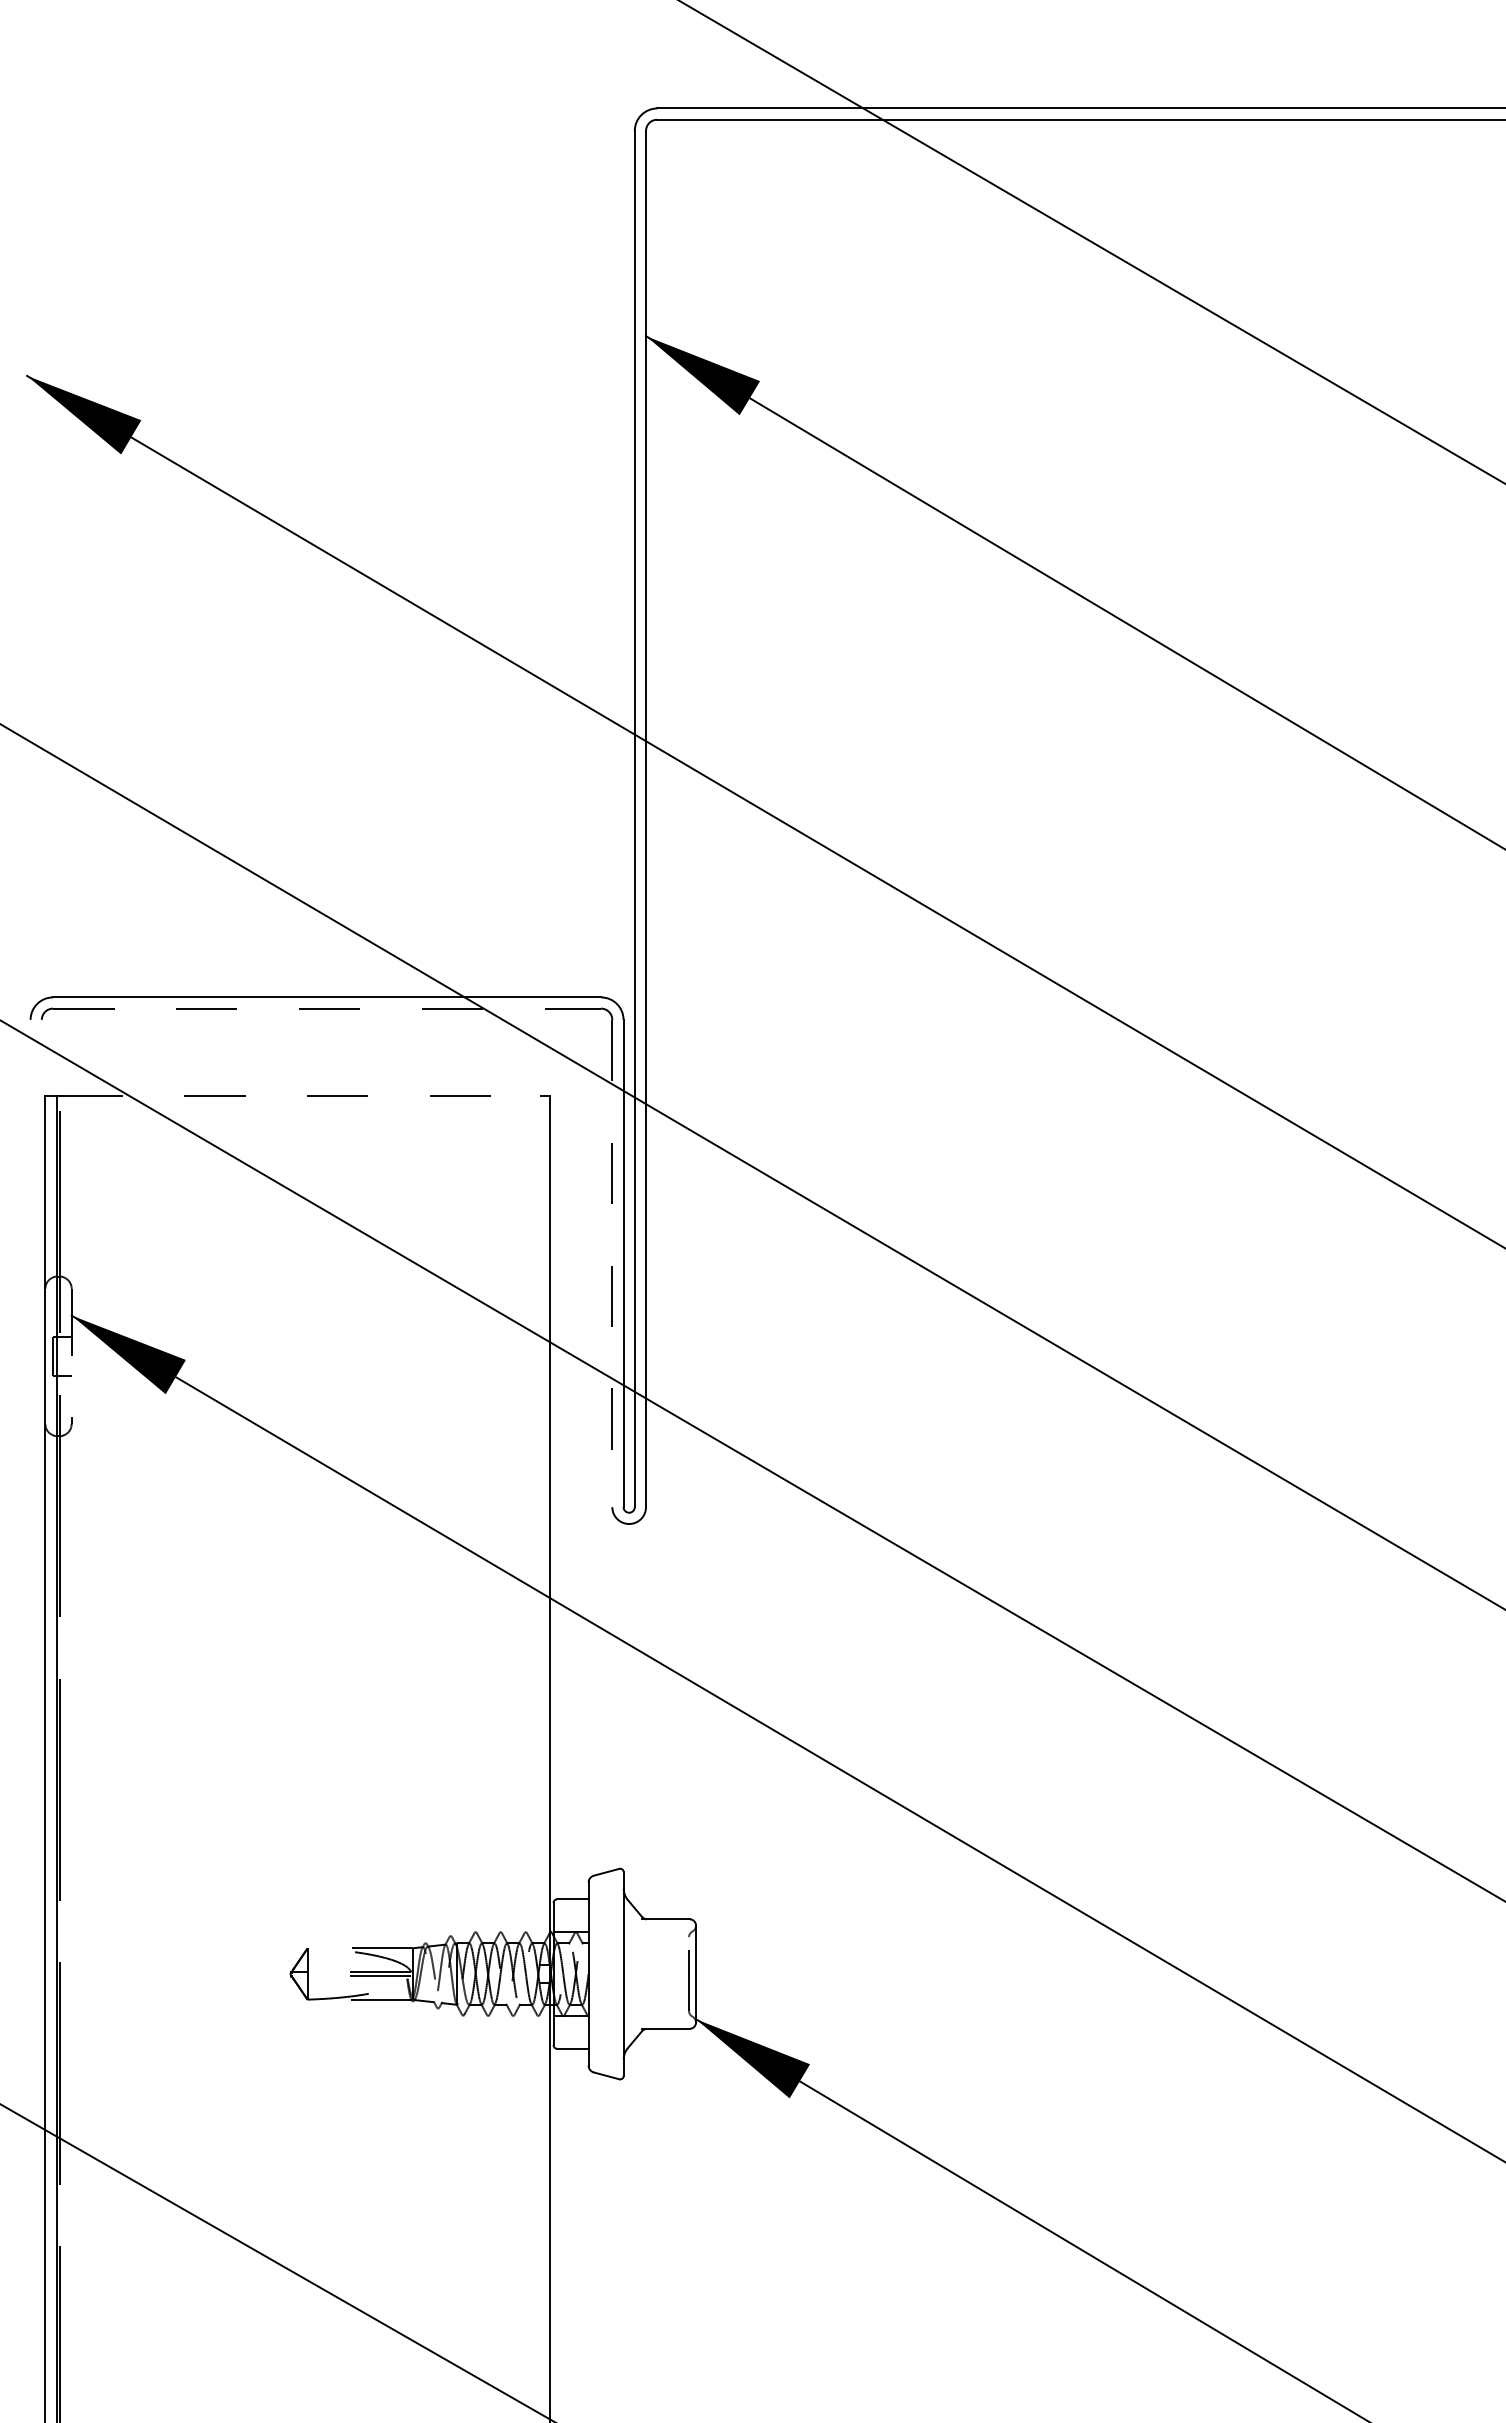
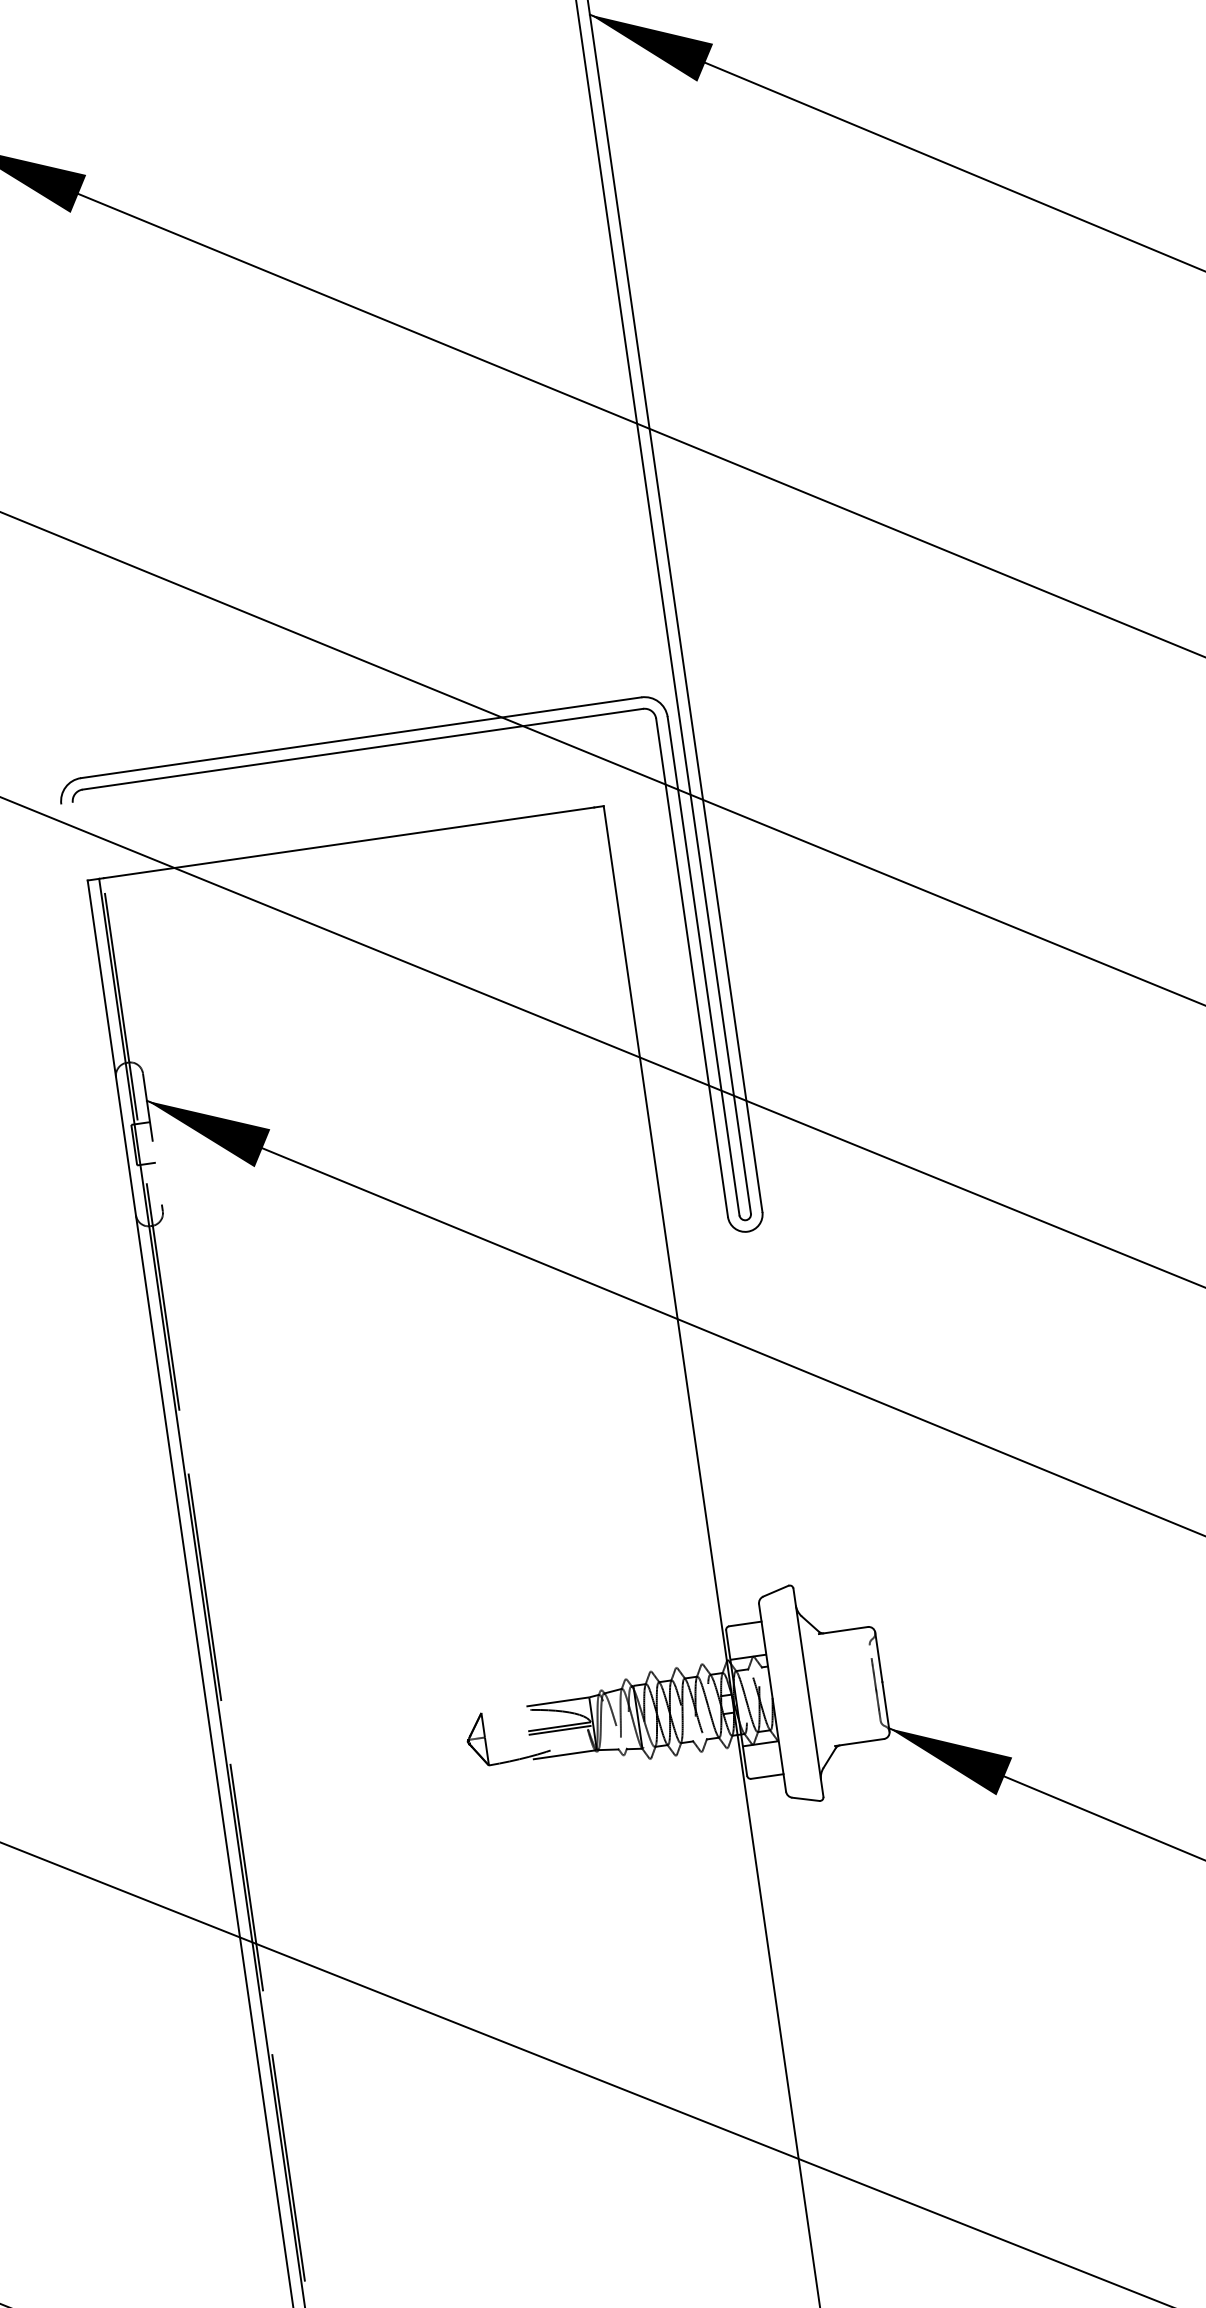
line: (327, 1008) -> (363, 749), dashed -> solid
line: (300, 1096) -> (348, 843), dashed -> solid
line: (612, 1263) -> (692, 967), dashed -> solid

